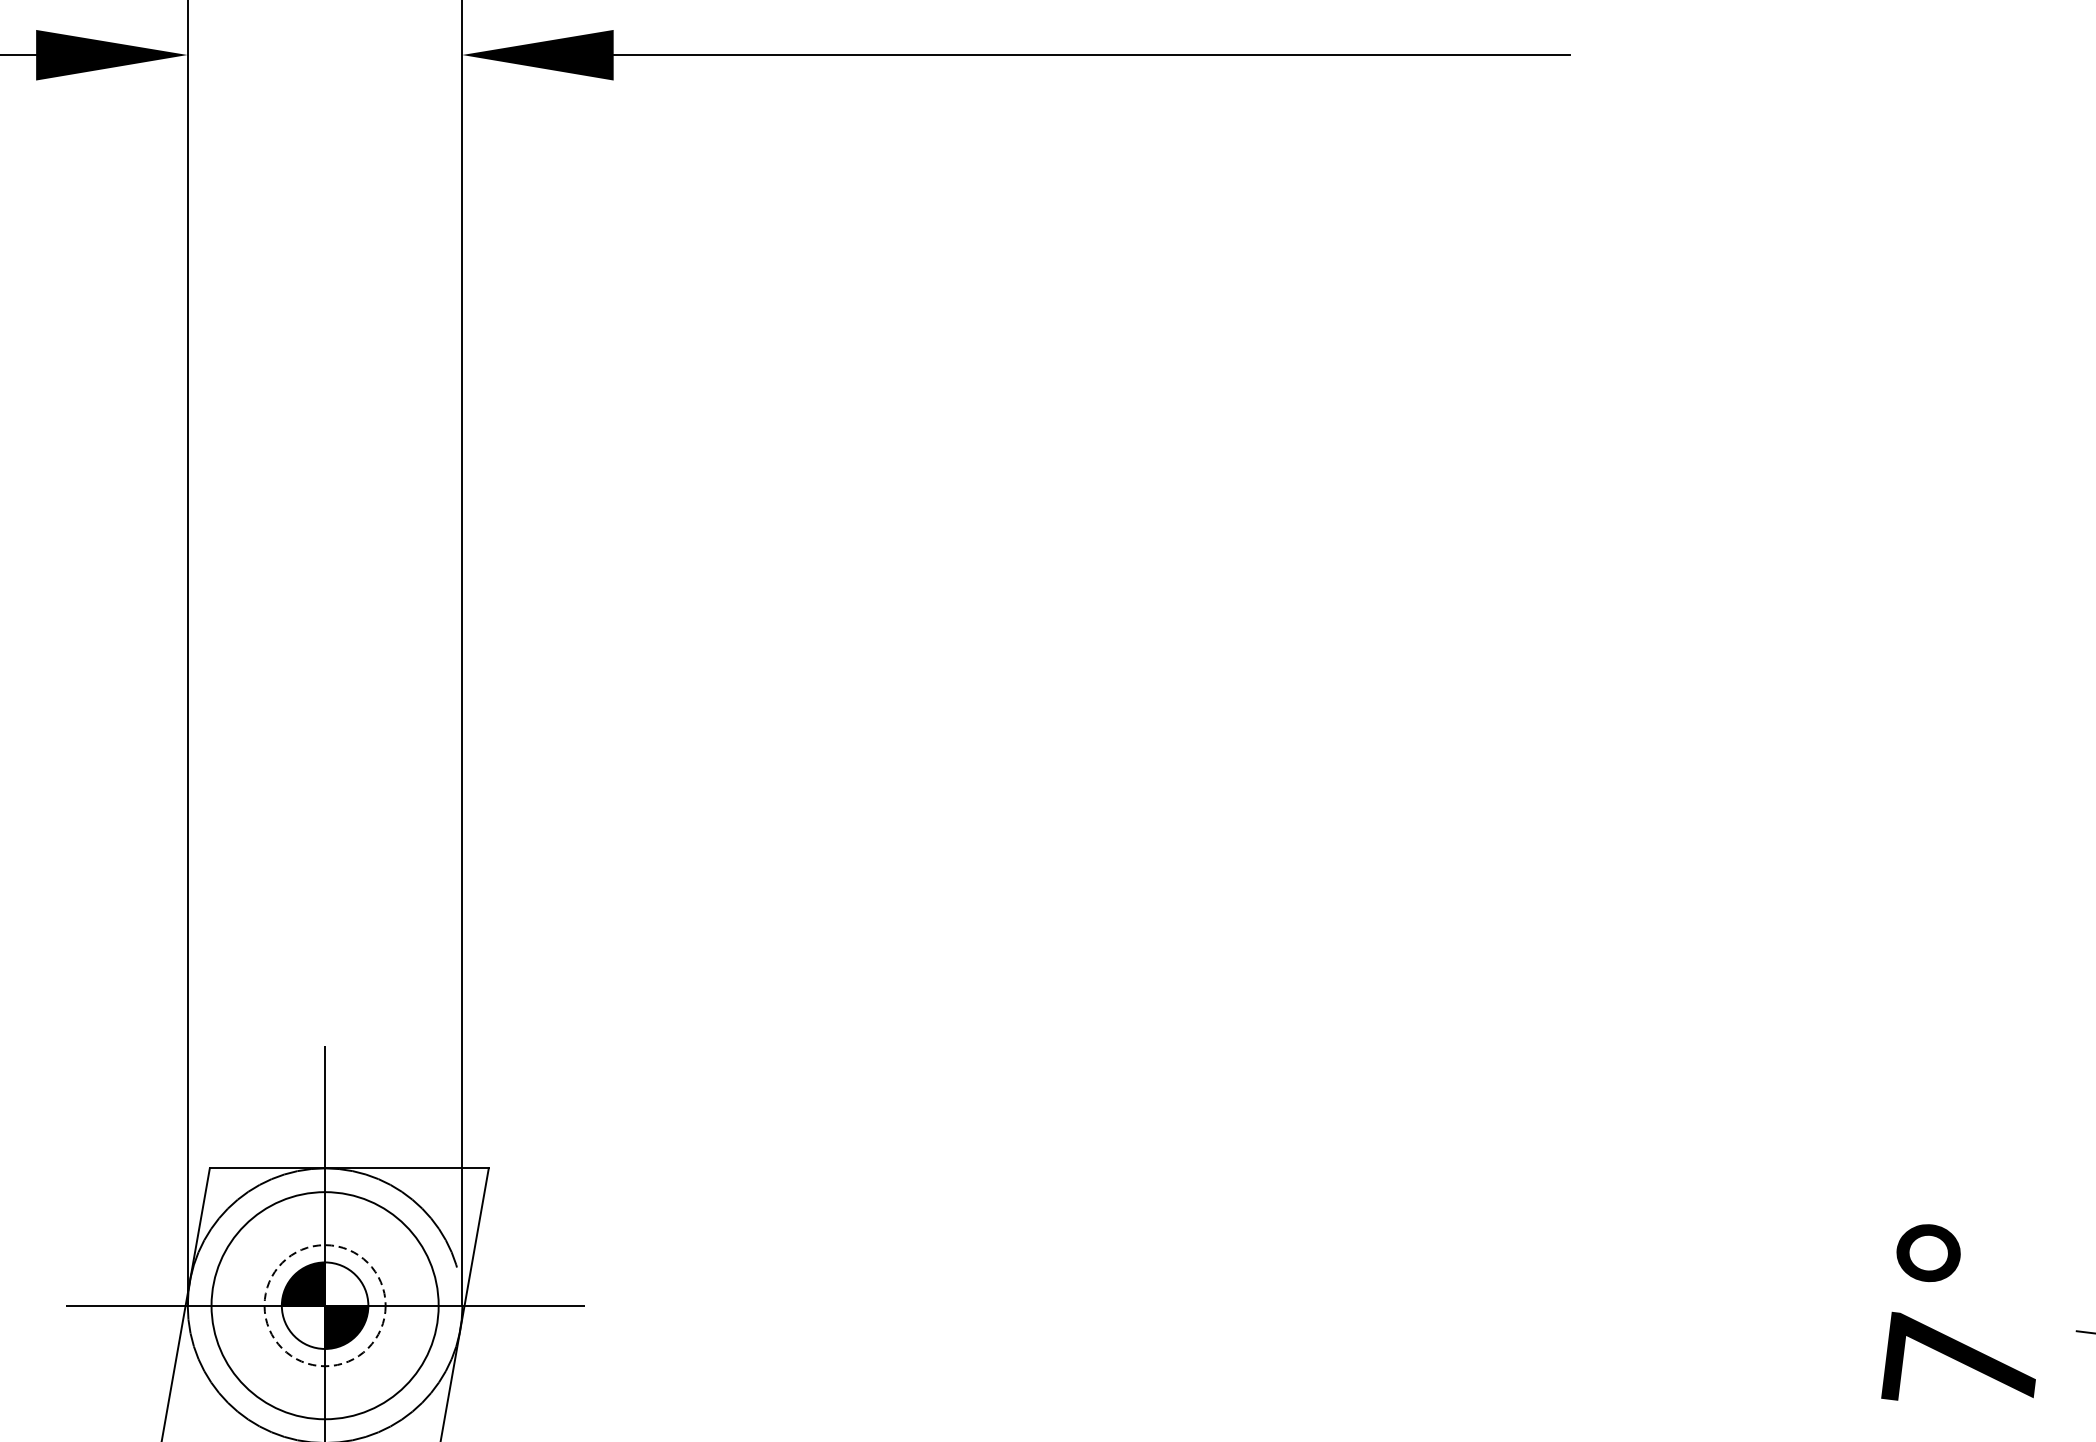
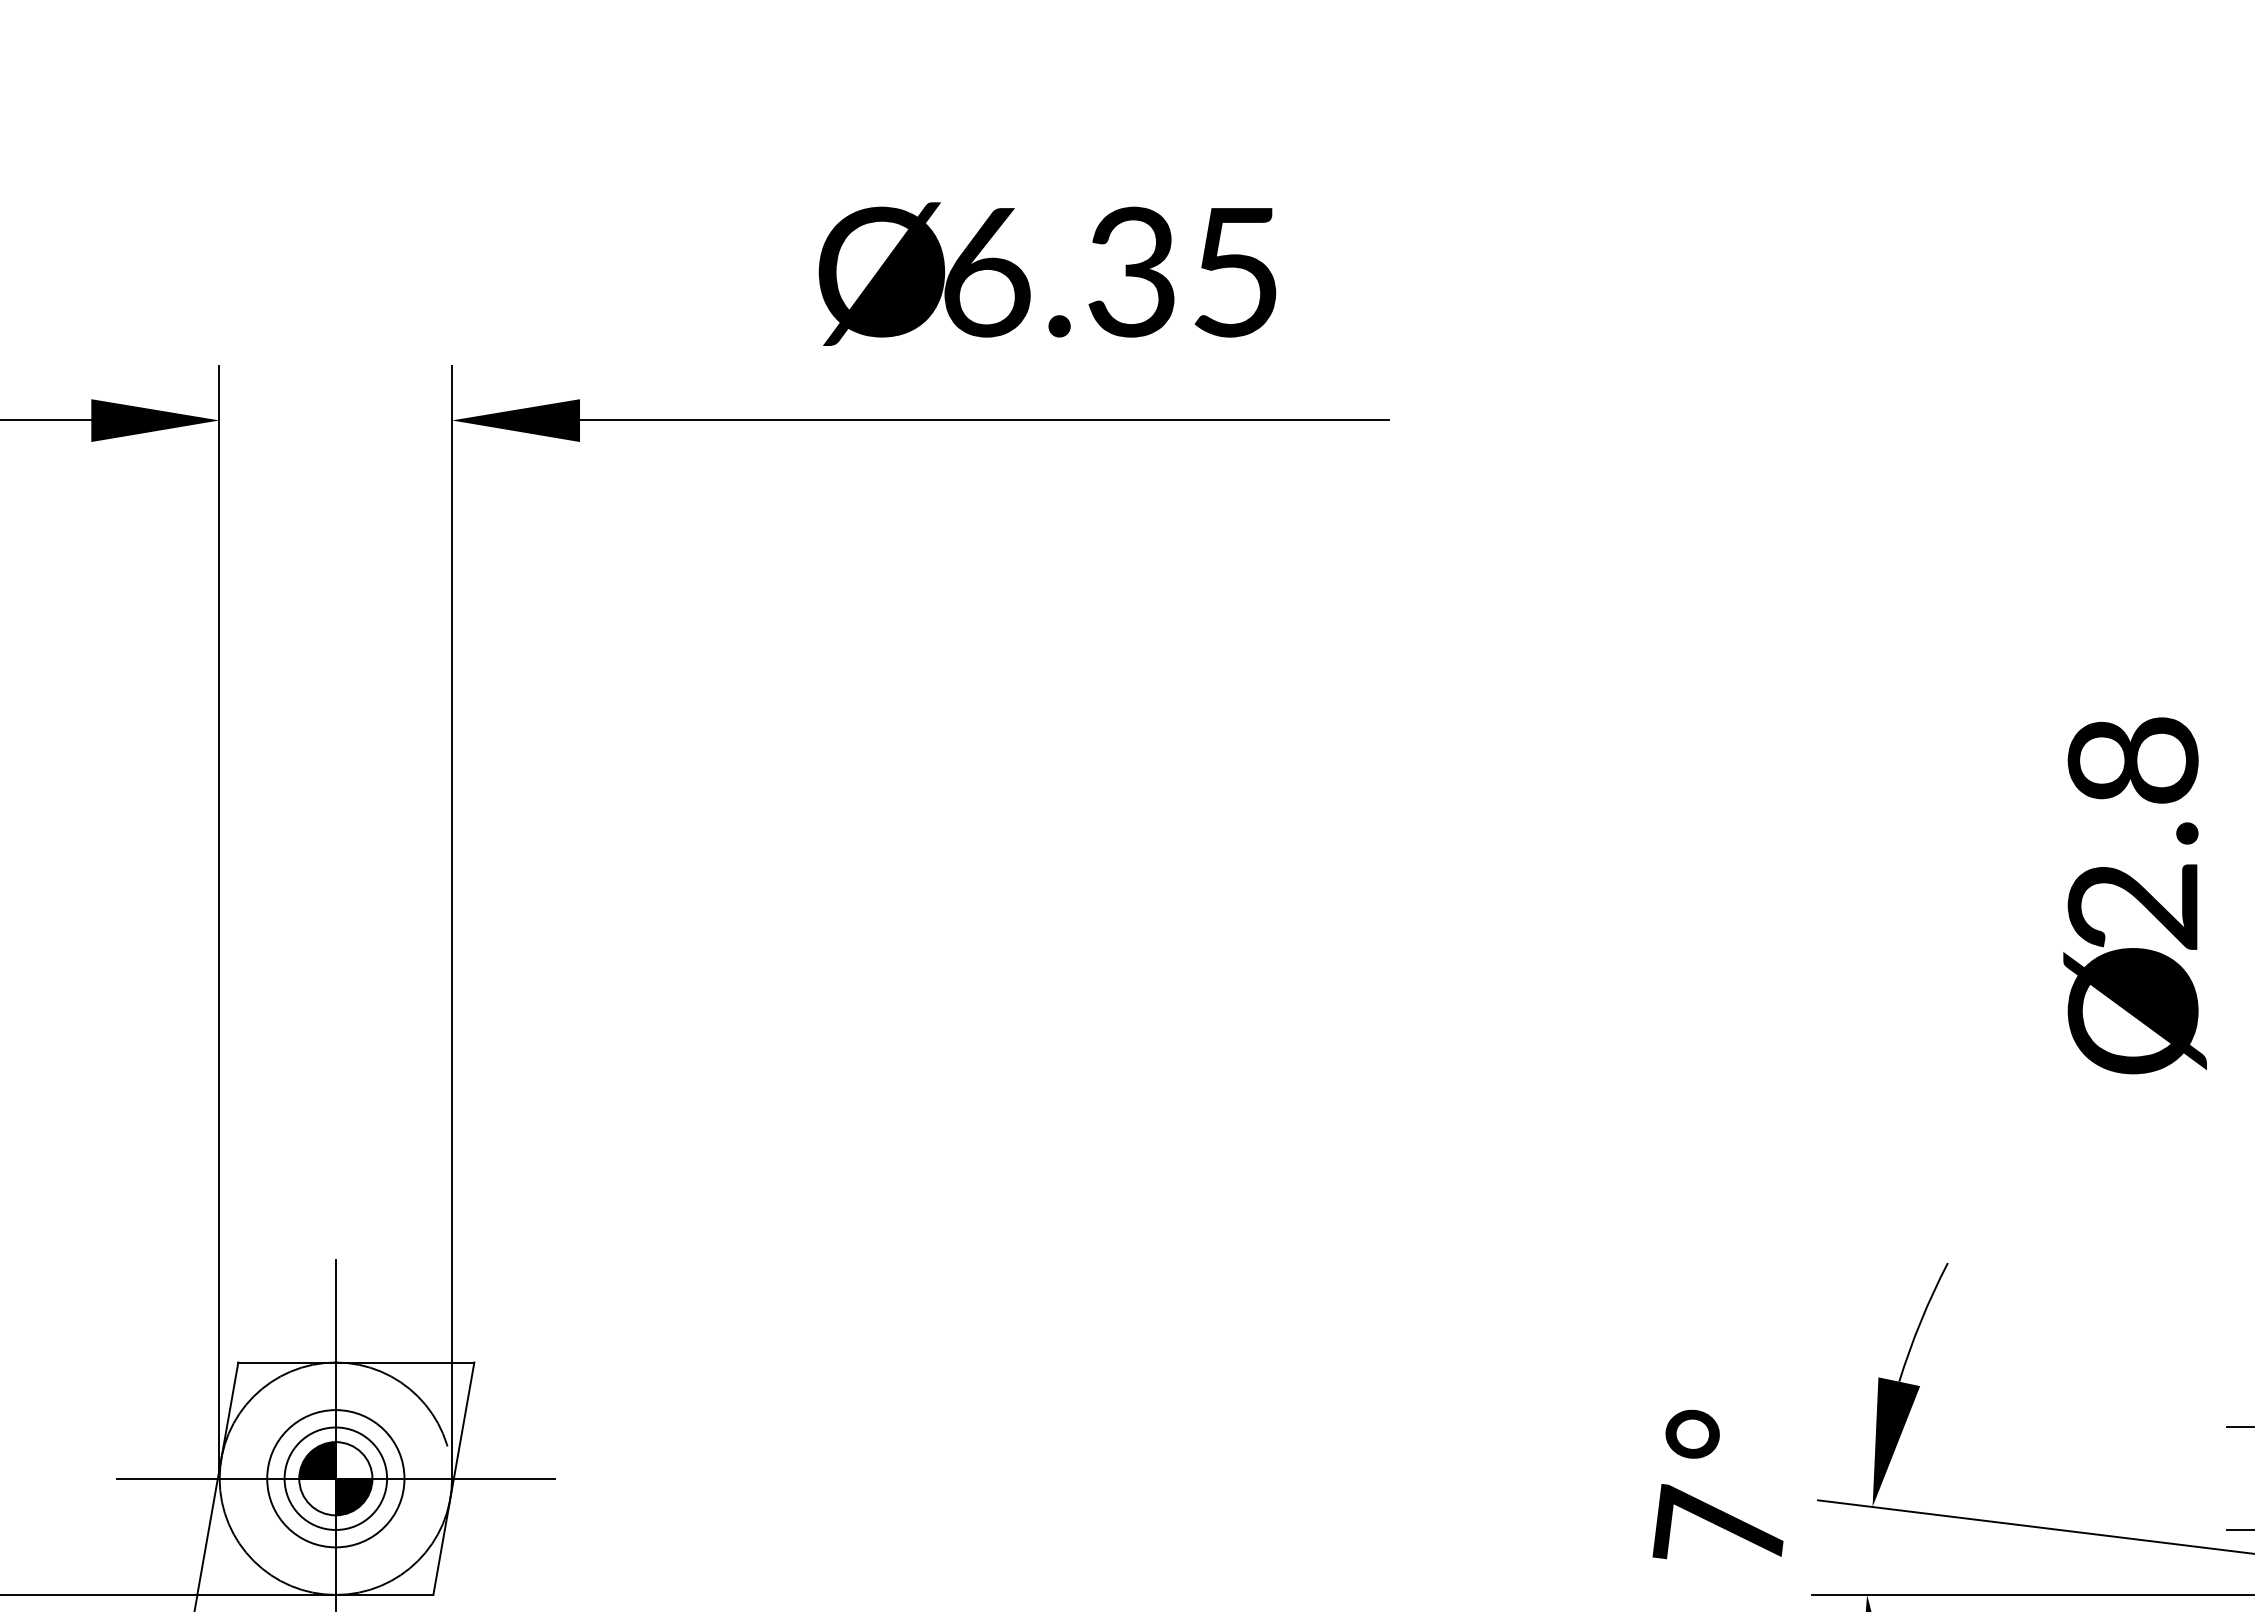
circle: (324, 1305) -> (335, 1478), dashed -> solid
circle: (324, 1305) -> (335, 1478), size x0.71

